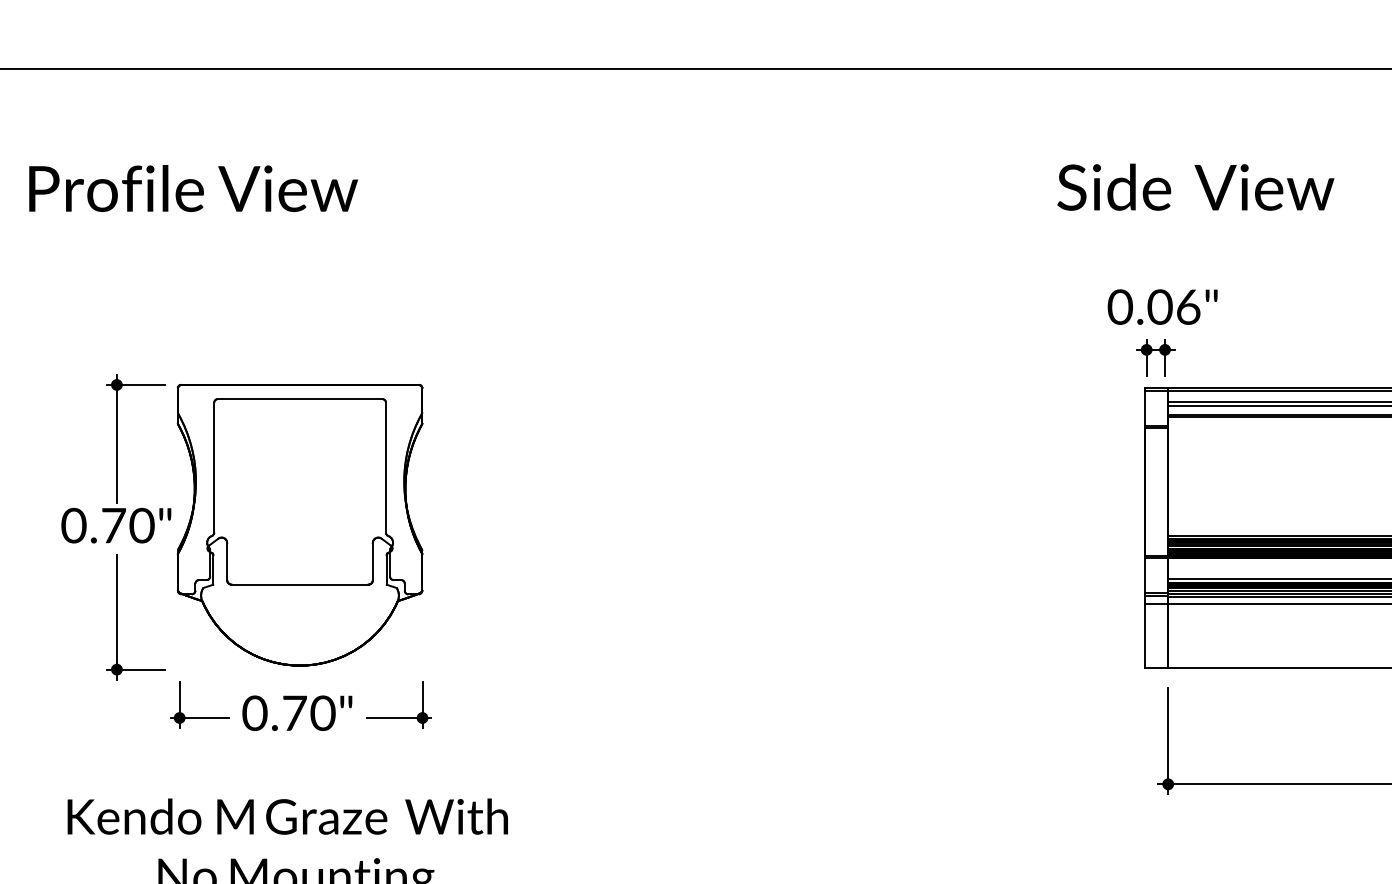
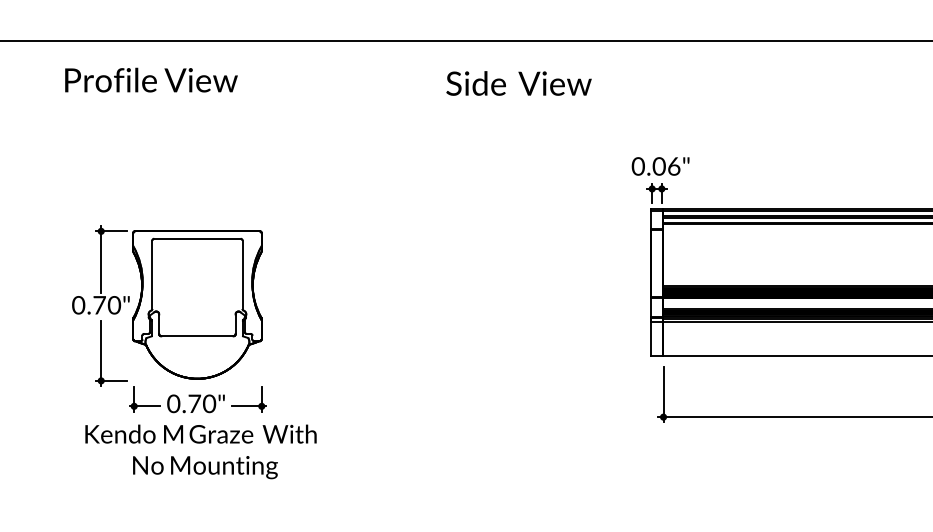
text: (193, 187) -> (151, 79), moved
text: (1194, 187) -> (518, 83), moved
part: (246, 552) -> (169, 319), moved

